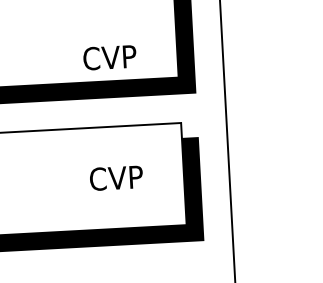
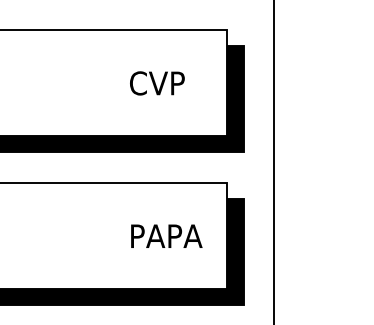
text: (110, 57) -> (157, 83), moved
text: (125, 177) -> (166, 236), CVP -> PAPA

